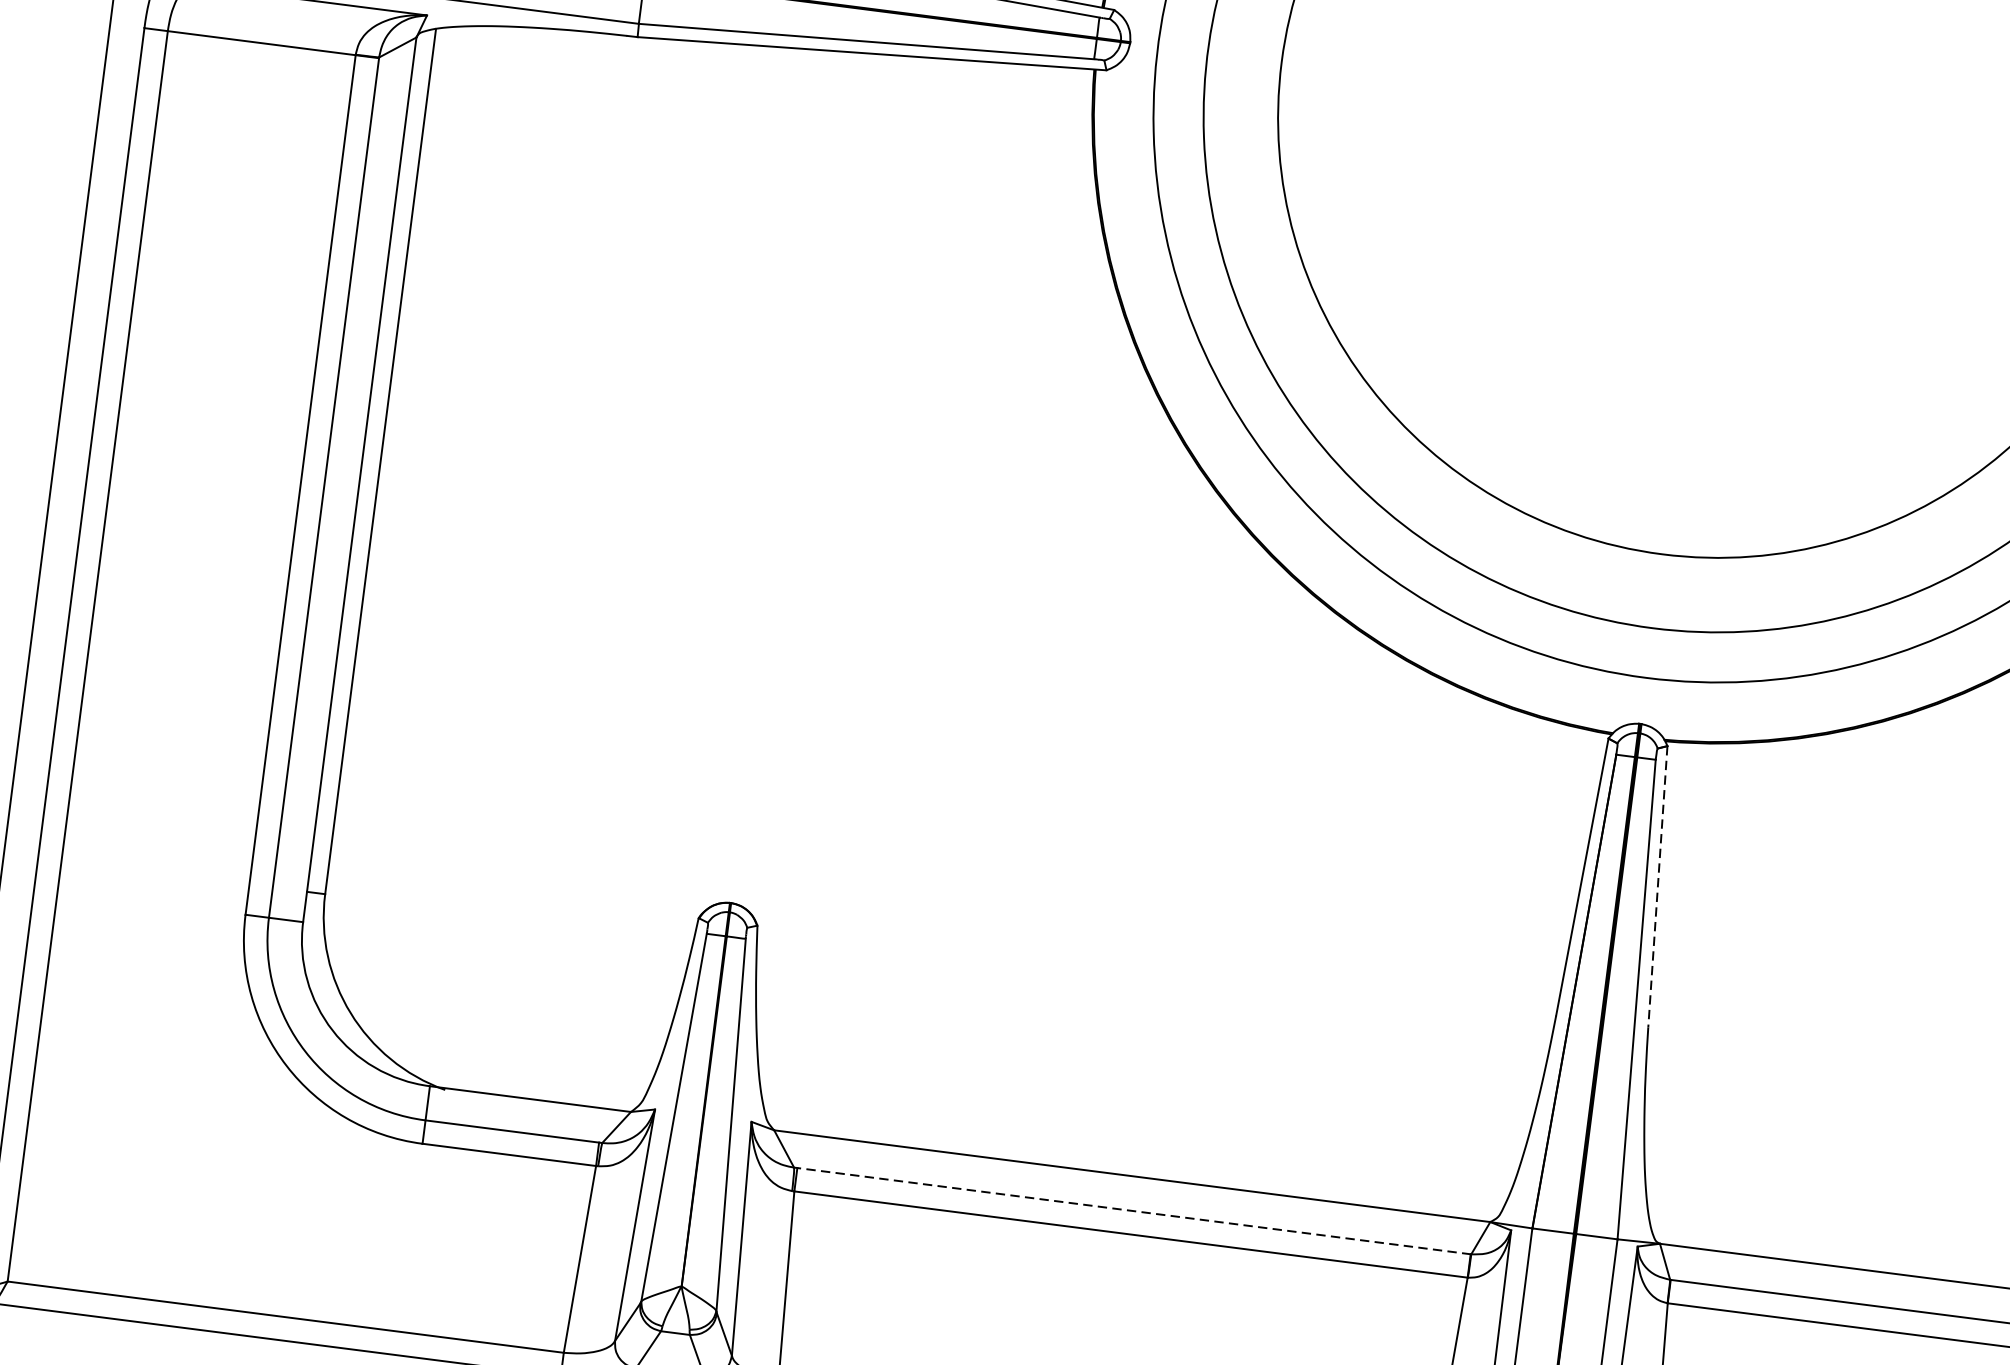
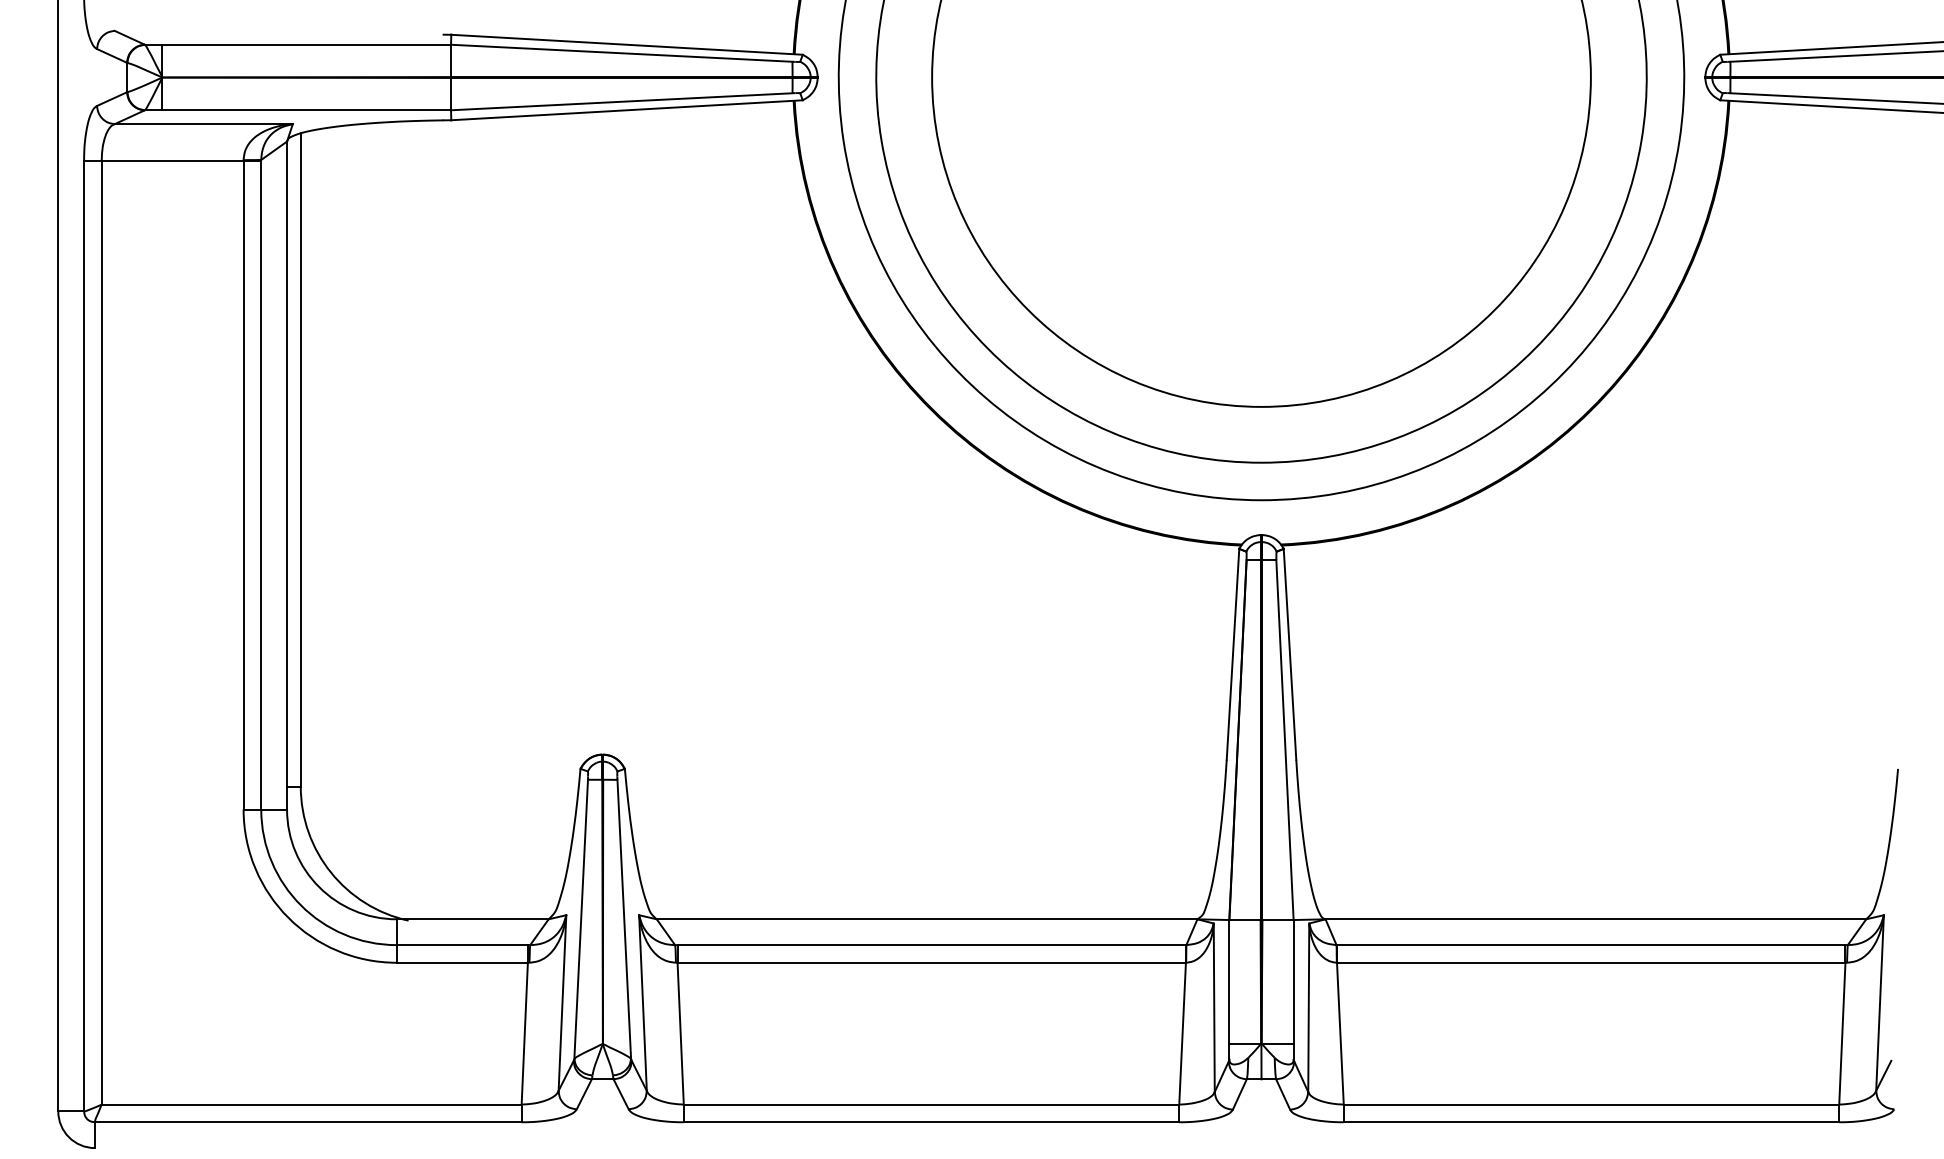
line: (1658, 887) -> (1290, 654), dashed -> solid
line: (1133, 1211) -> (931, 945), dashed -> solid

